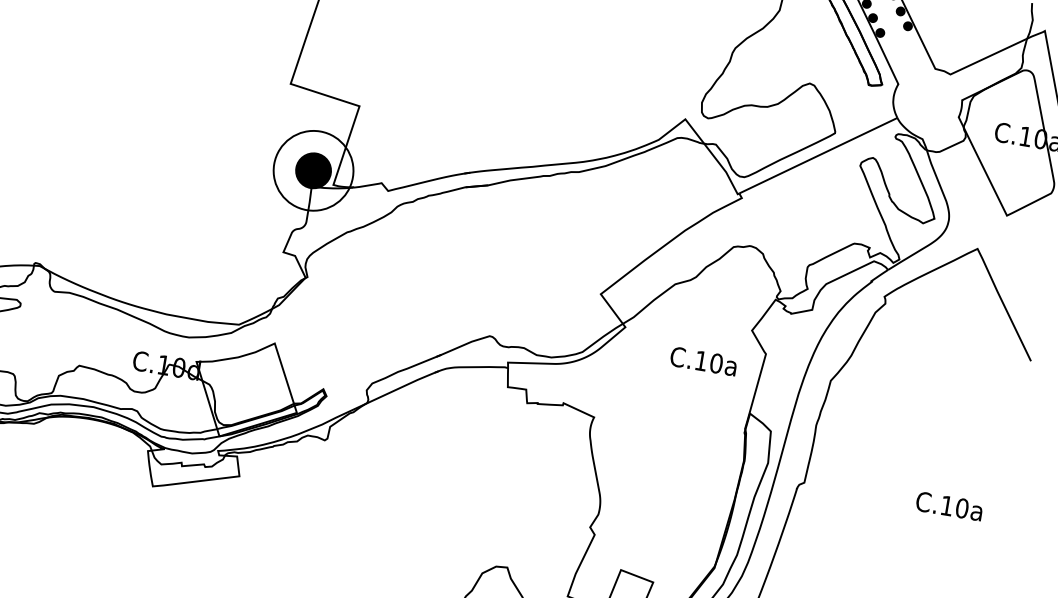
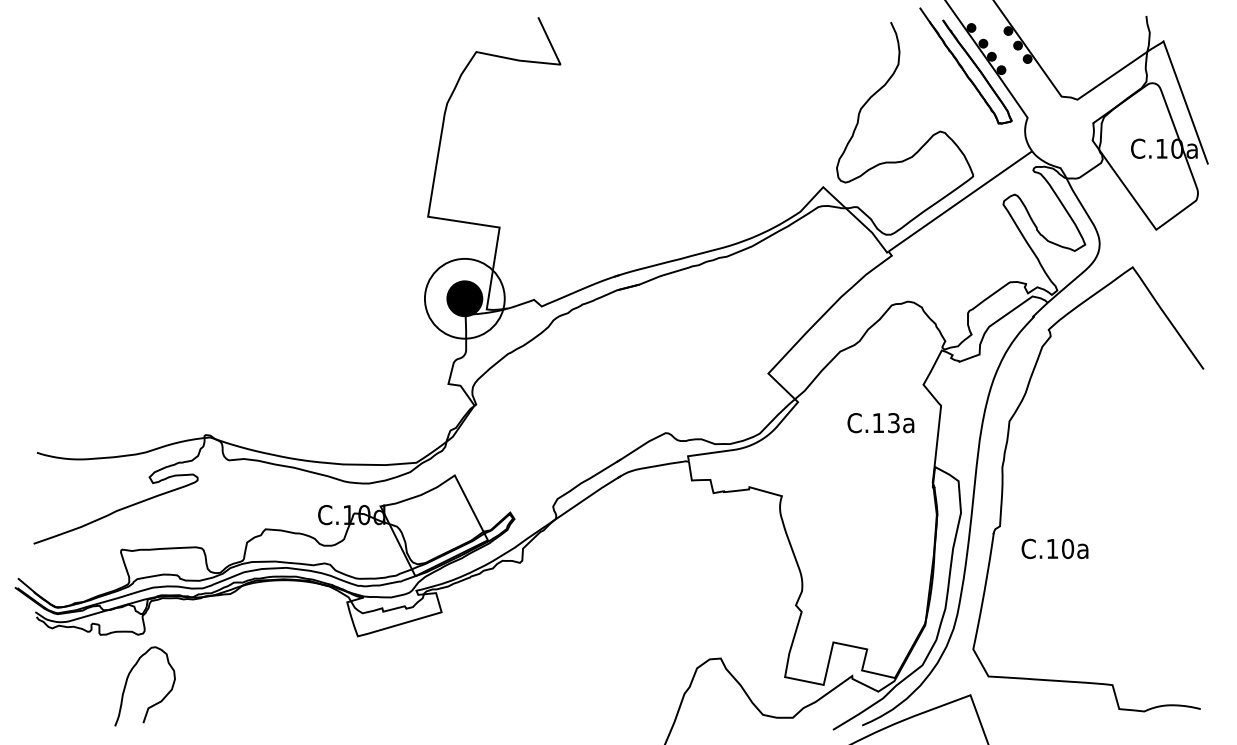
text: (716, 363) -> (893, 423), C.10a -> C.13a
text: (949, 505) -> (1054, 548), moved

